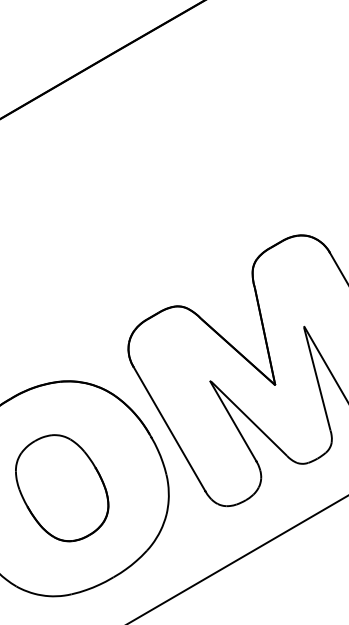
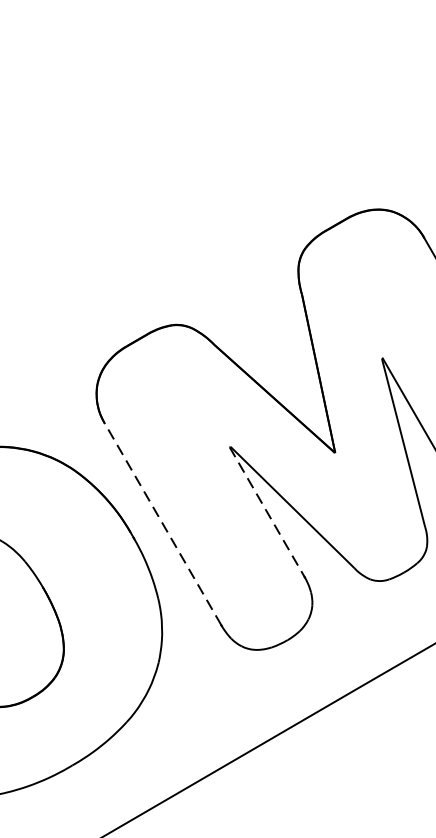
line: (233, 421) -> (267, 512), solid -> dashed
line: (169, 428) -> (163, 523), solid -> dashed

